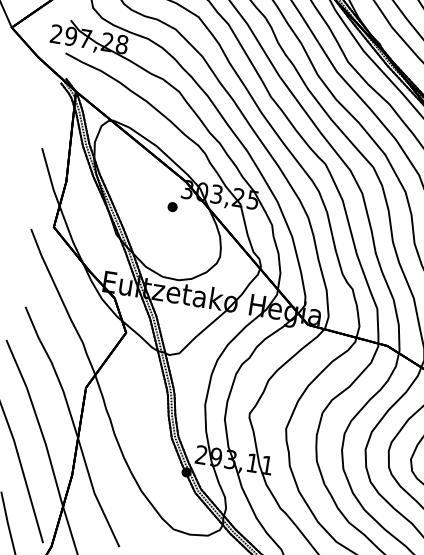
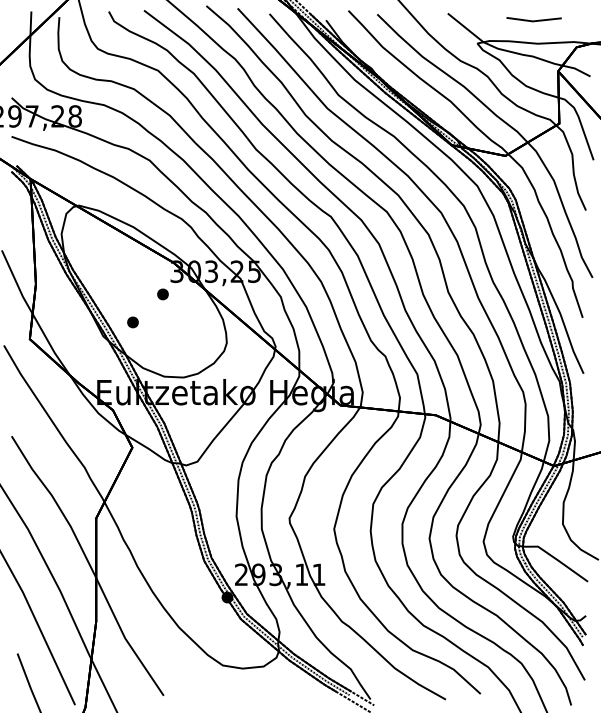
part: (143, 226) -> (132, 322), added

